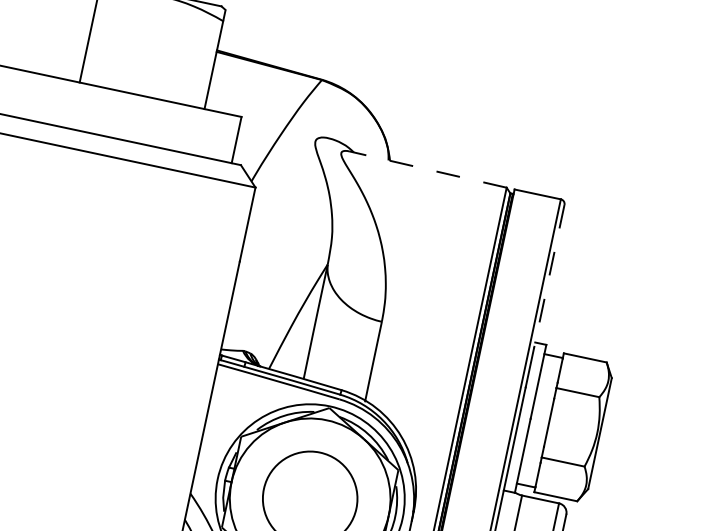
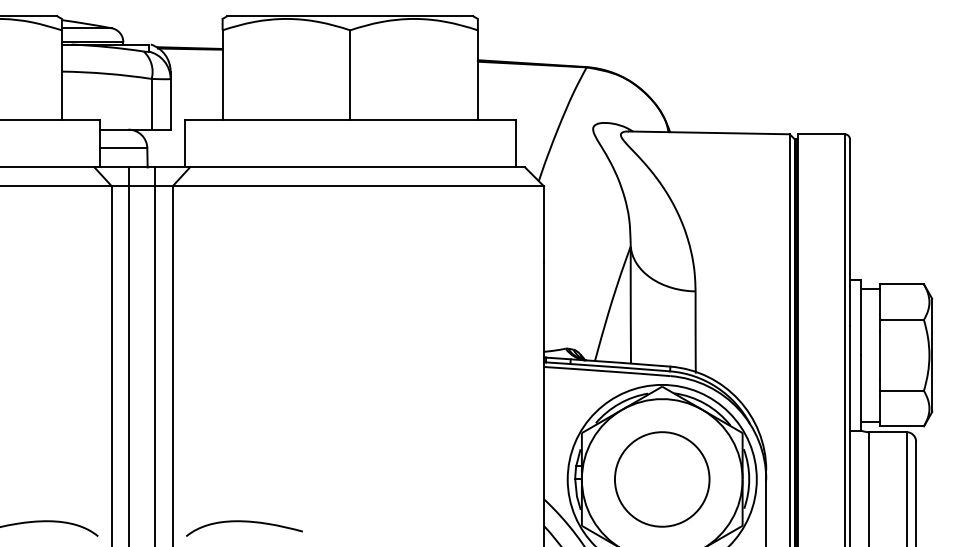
line: (427, 169) -> (708, 132), dashed -> solid
line: (548, 277) -> (849, 213), dashed -> solid

